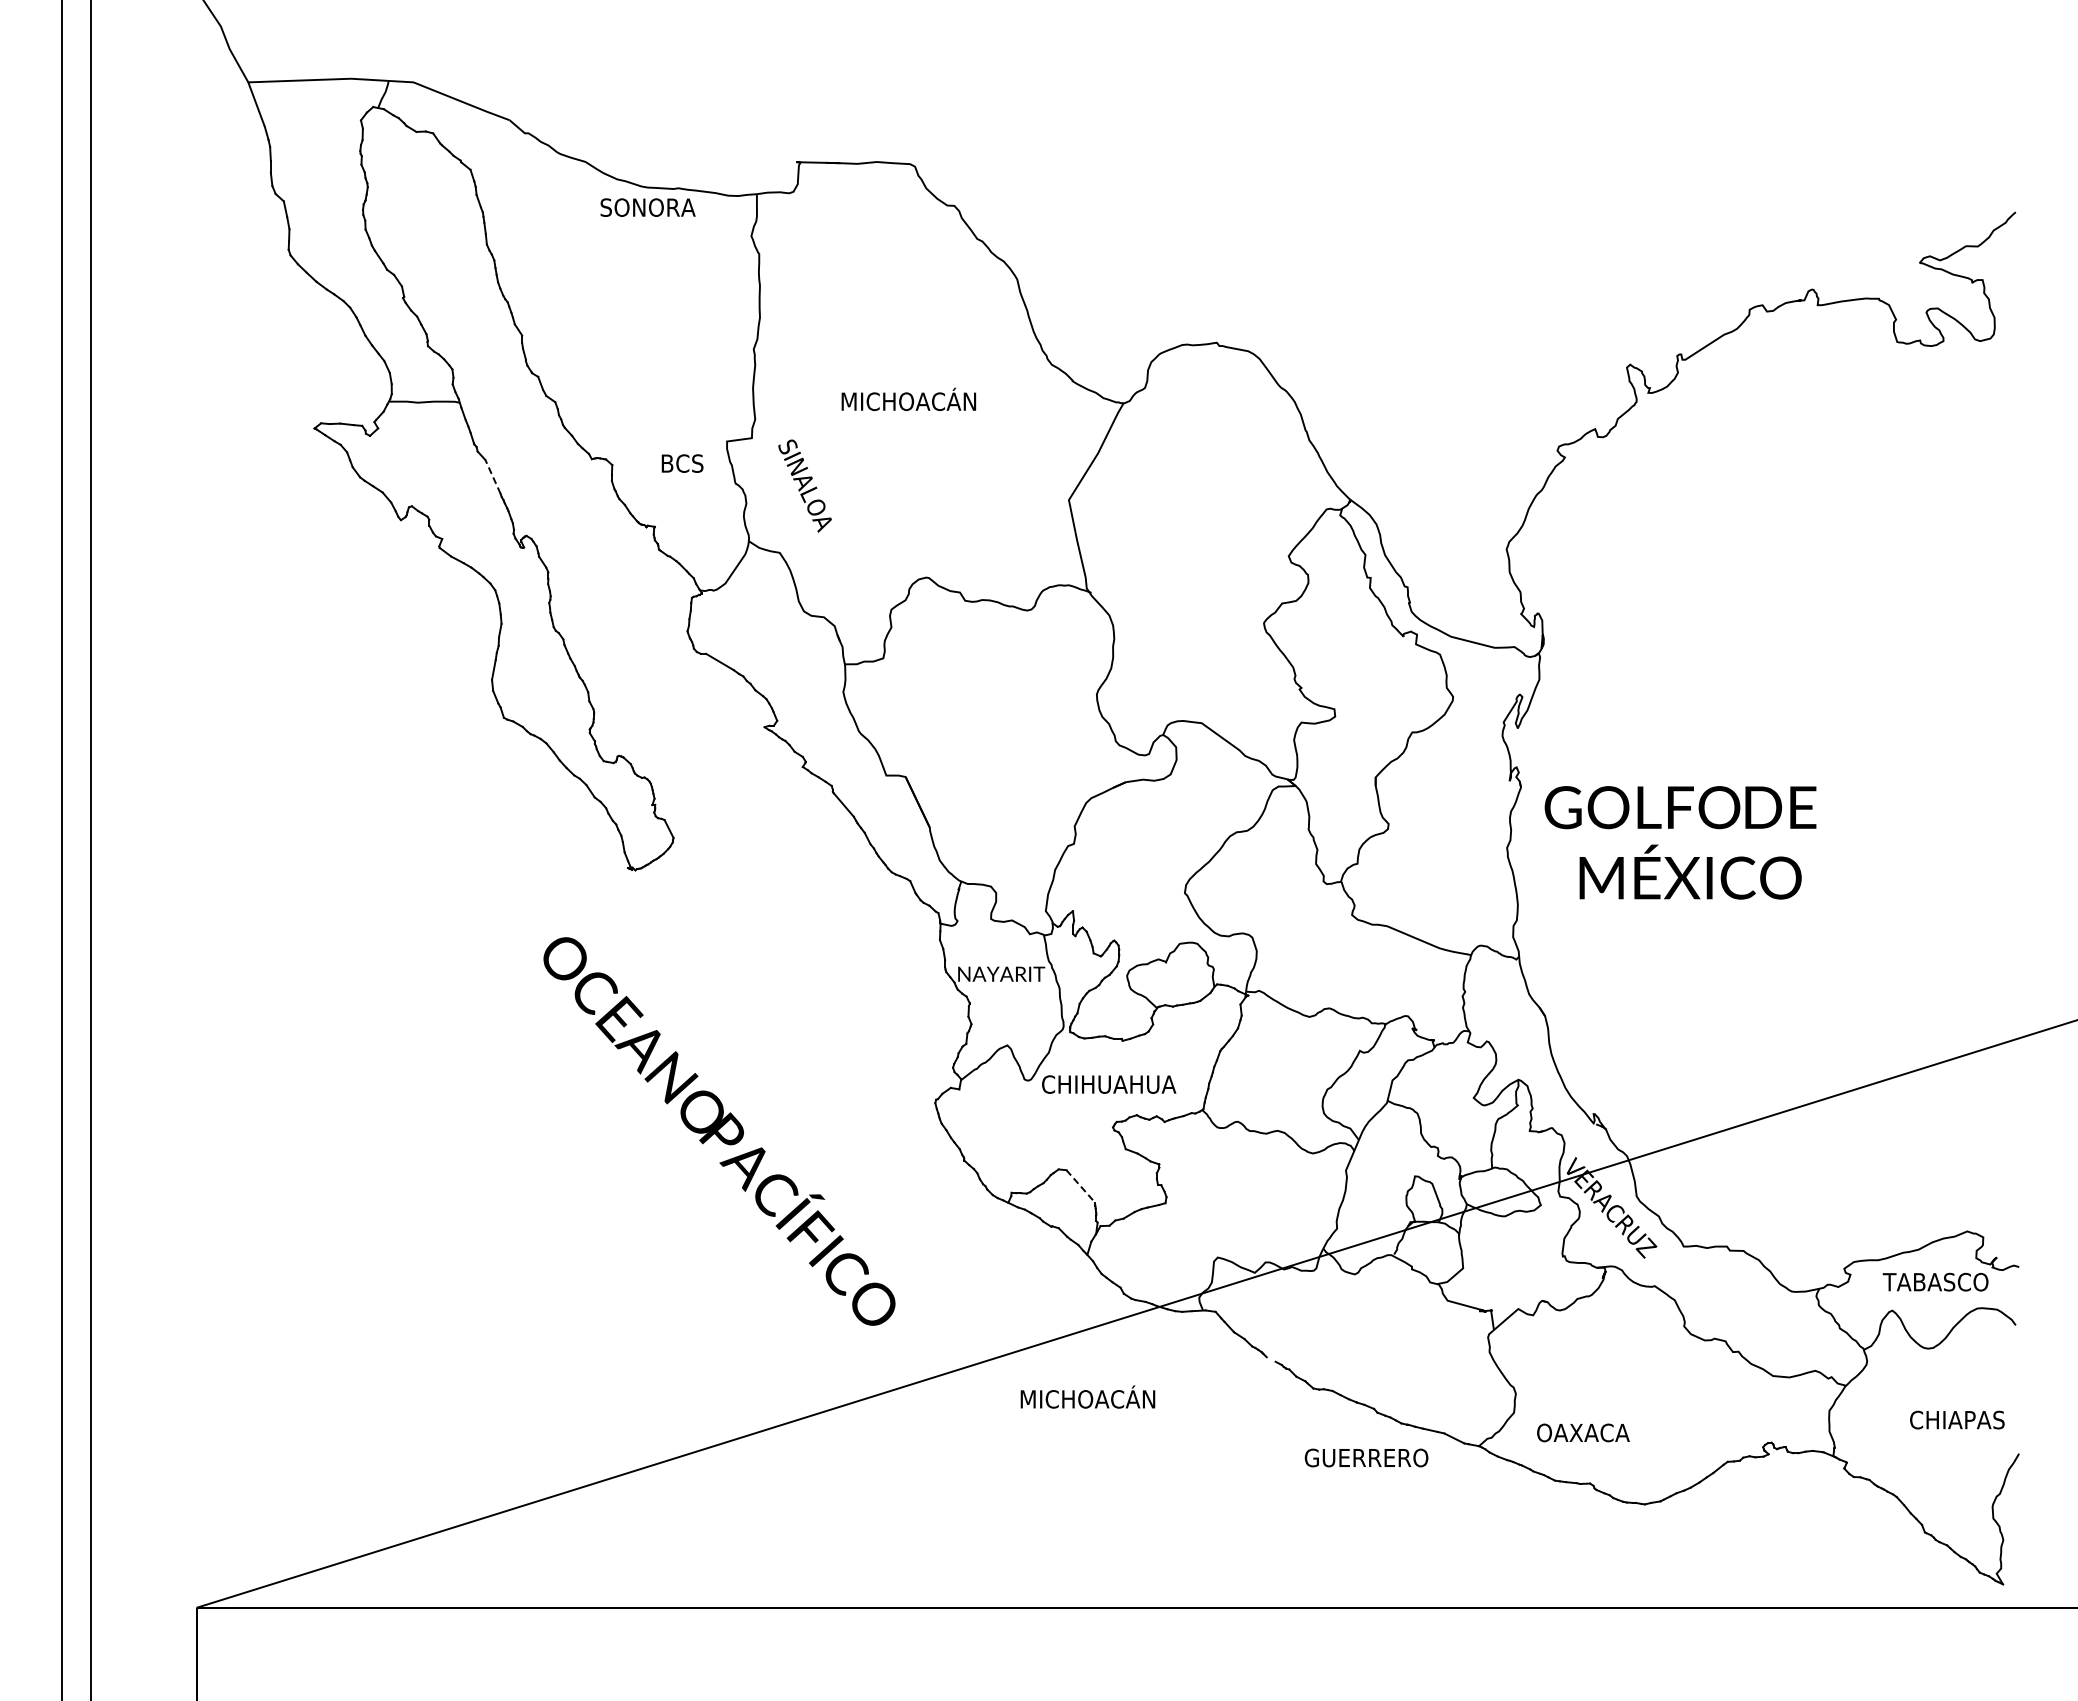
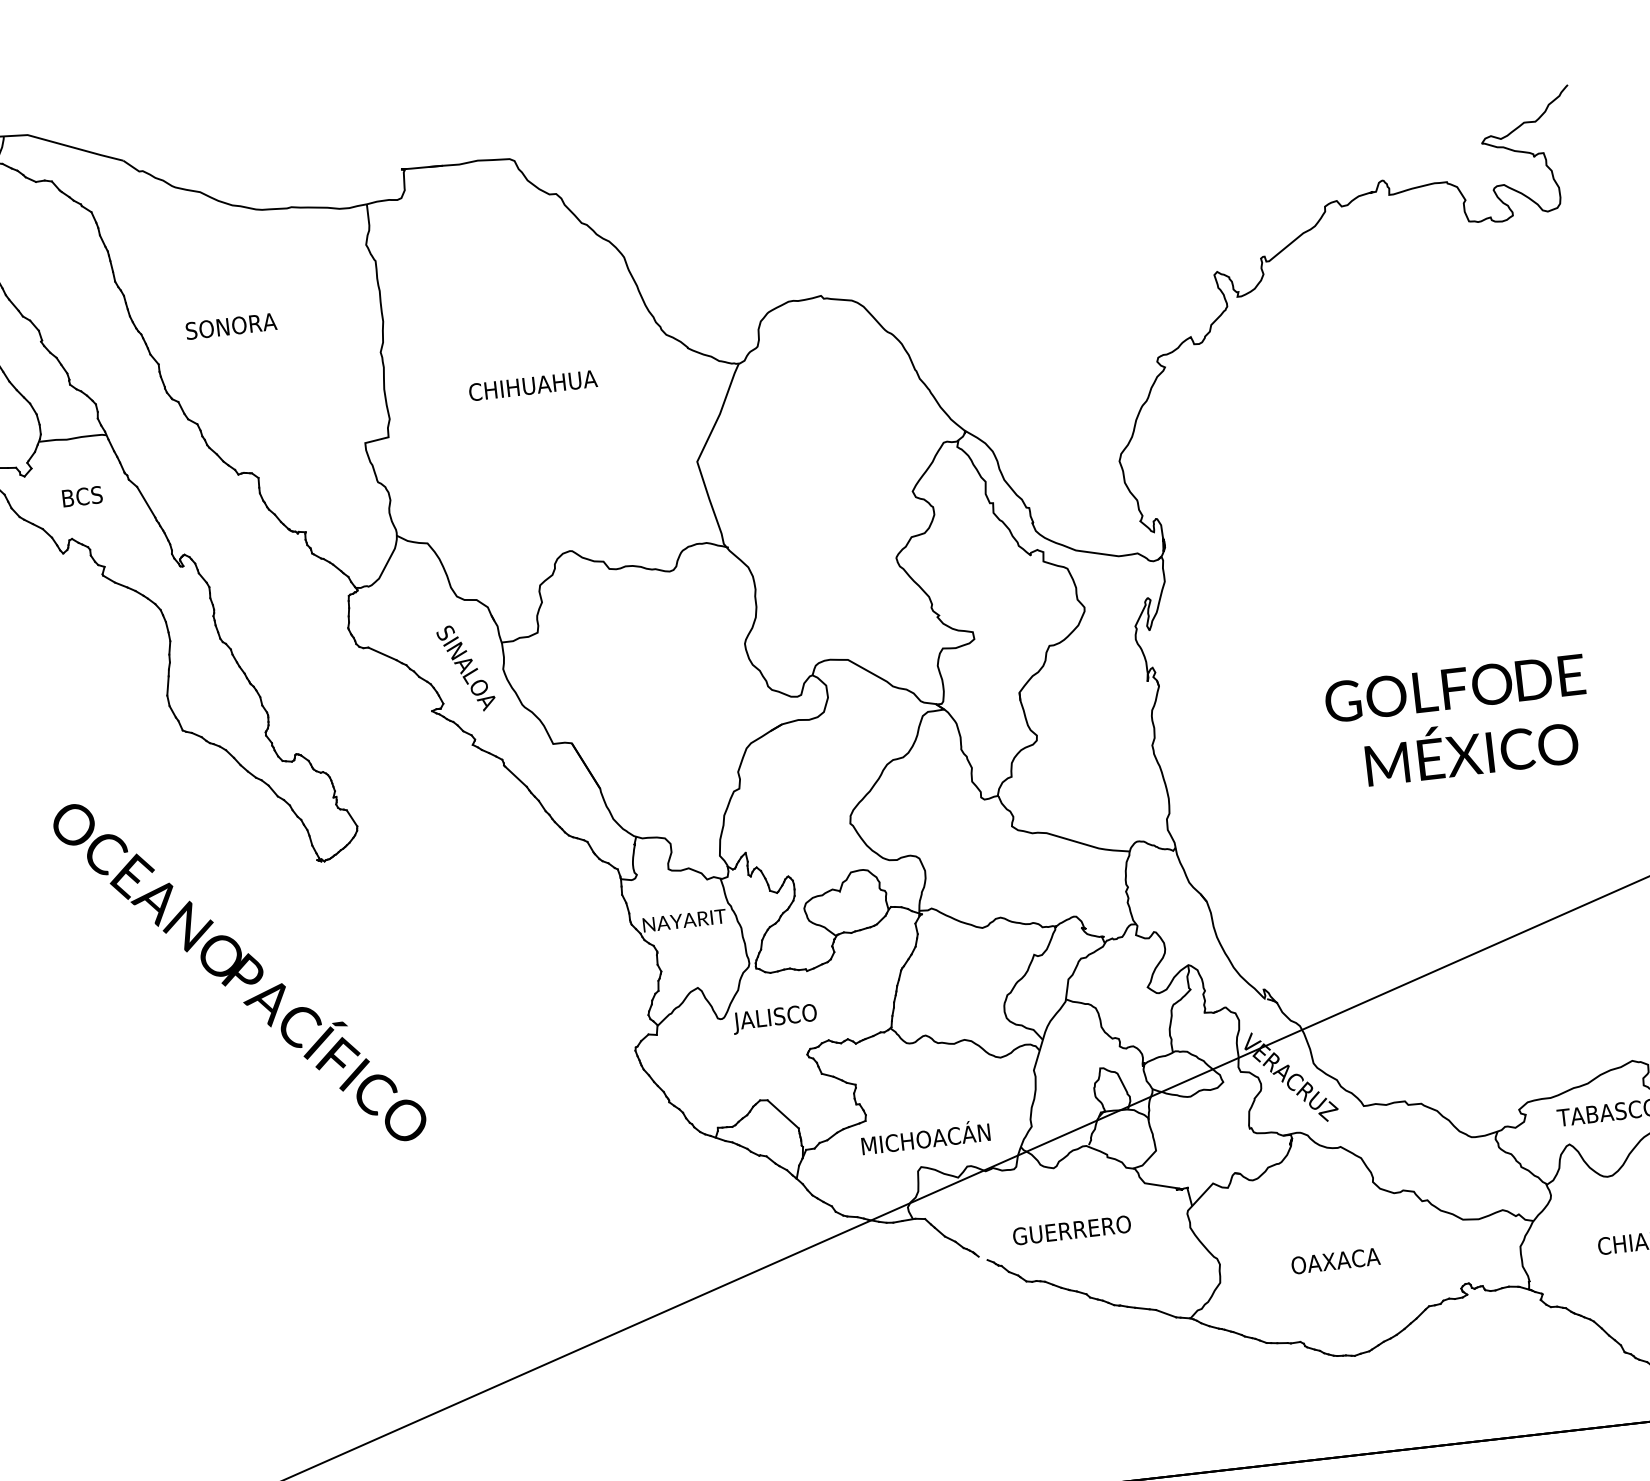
text: (647, 207) -> (230, 326), moved
text: (908, 399) -> (533, 383), MICHOACÁN -> CHIHUAHUA
text: (682, 463) -> (82, 496), moved
line: (493, 476) -> (146, 501), dashed -> solid
text: (804, 485) -> (465, 668), moved
text: (1680, 842) -> (1458, 721), moved
text: (1107, 1086) -> (797, 1016), CHIHUAHUA -> JALISCO
text: (719, 1131) -> (239, 972), moved
line: (1080, 1186) -> (782, 1114), dashed -> solid
text: (1087, 1396) -> (925, 1136), moved
text: (1583, 1432) -> (1335, 1260), moved
text: (1366, 1457) -> (1071, 1229), moved

